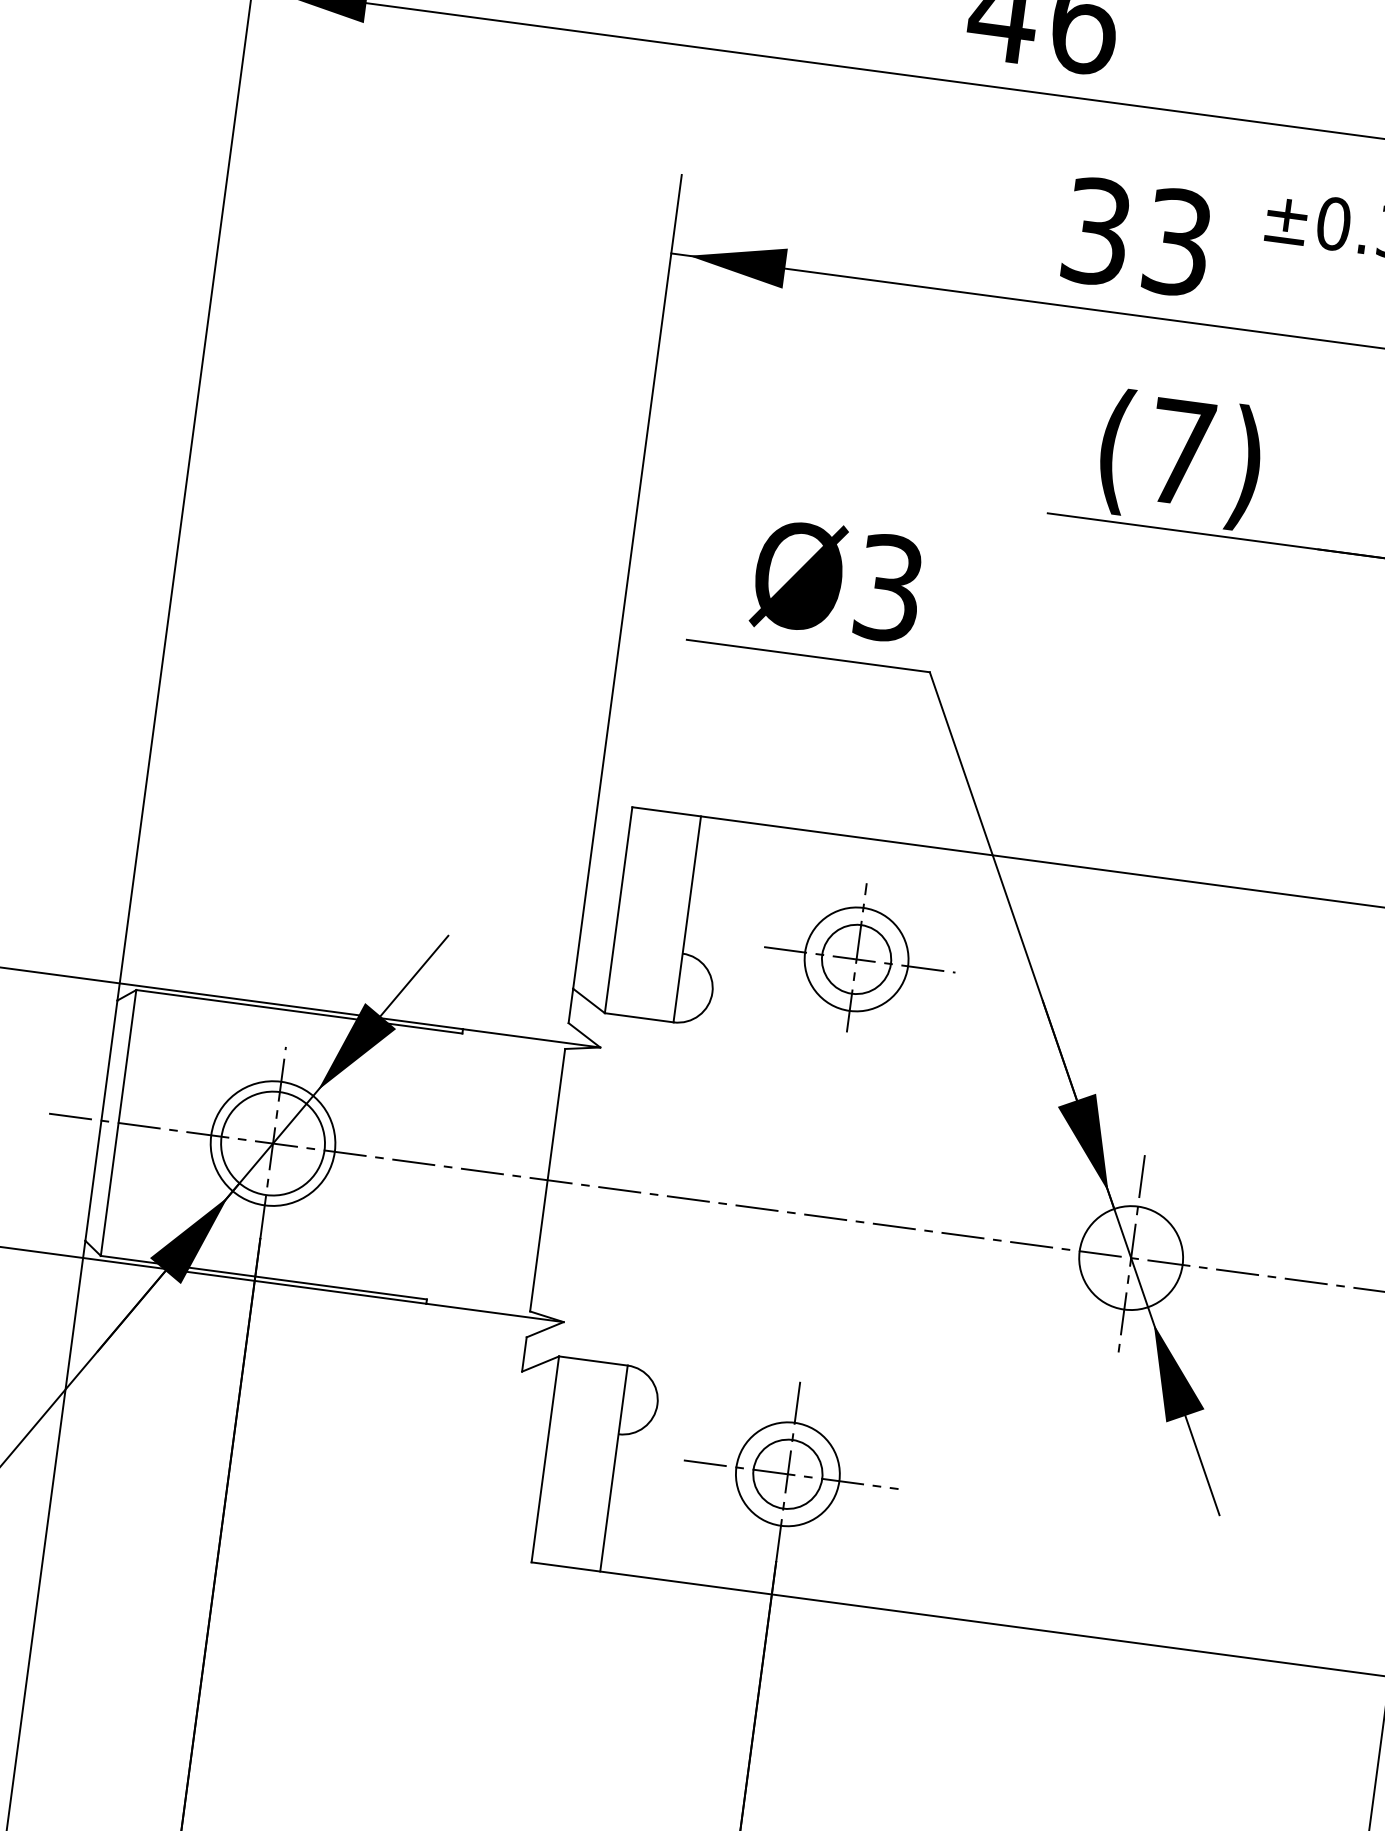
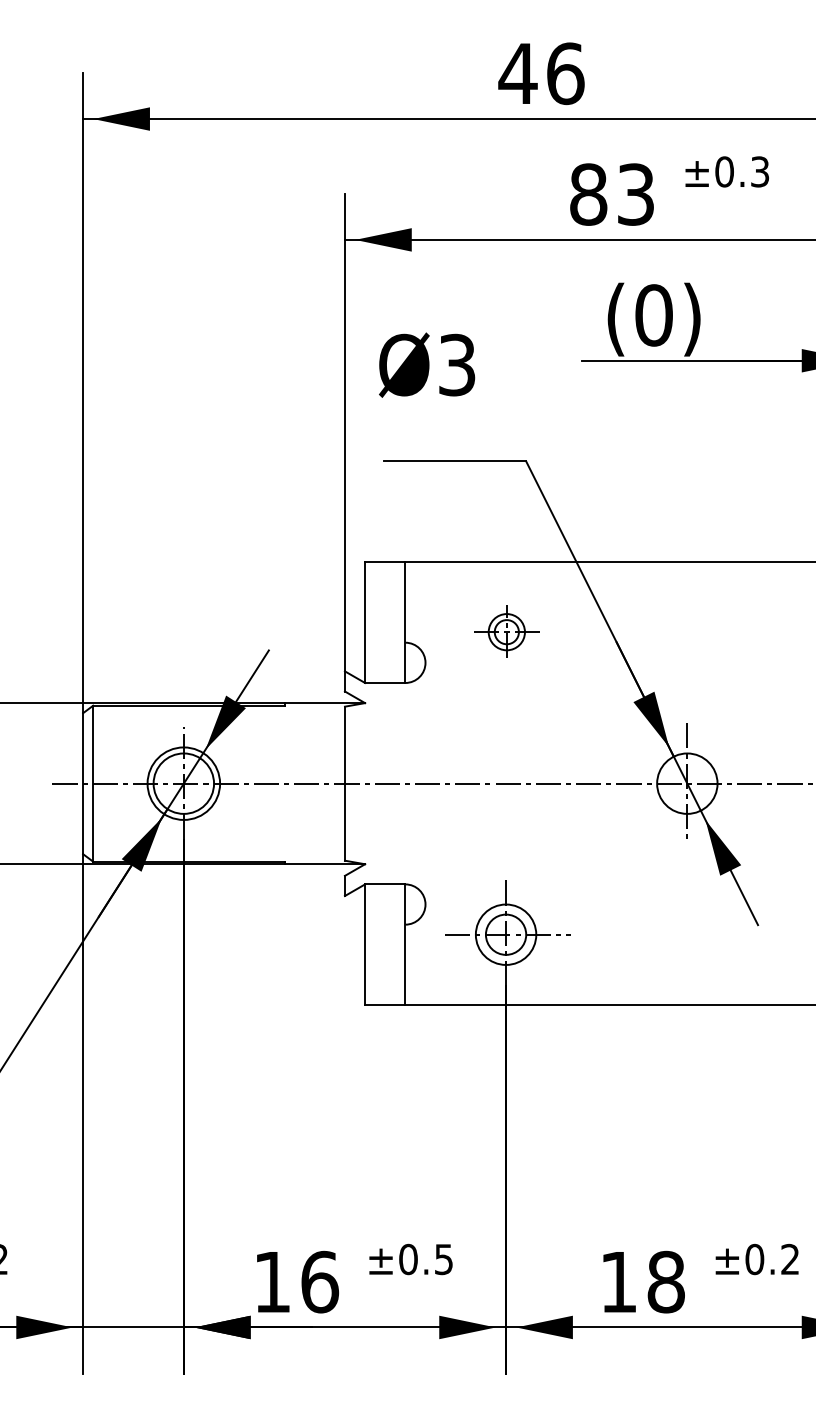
text: (1096, 231) -> (588, 194), 33 -> 83
text: (1179, 452) -> (653, 315), (7) -> (0)
text: (838, 580) -> (427, 364), moved
part: (859, 957) -> (507, 631), size x0.6

